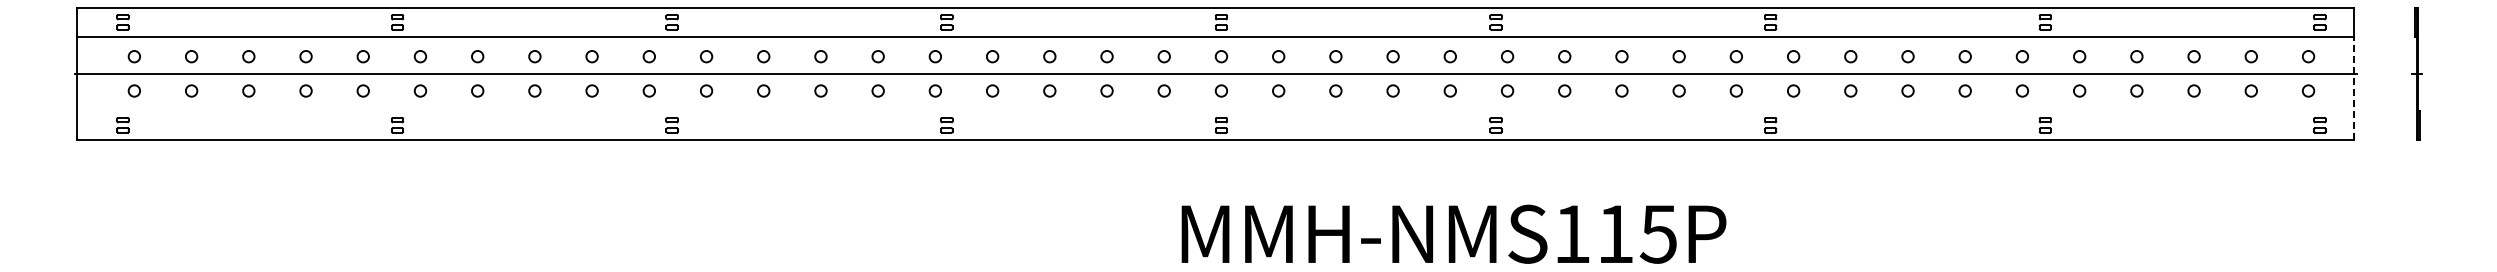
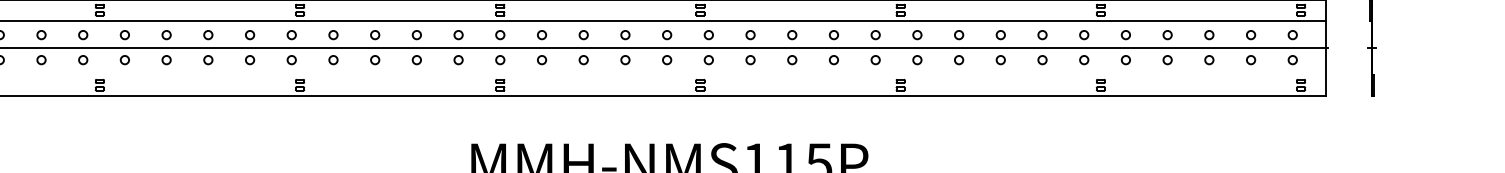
line: (2354, 87) -> (1326, 57), dashed -> solid

